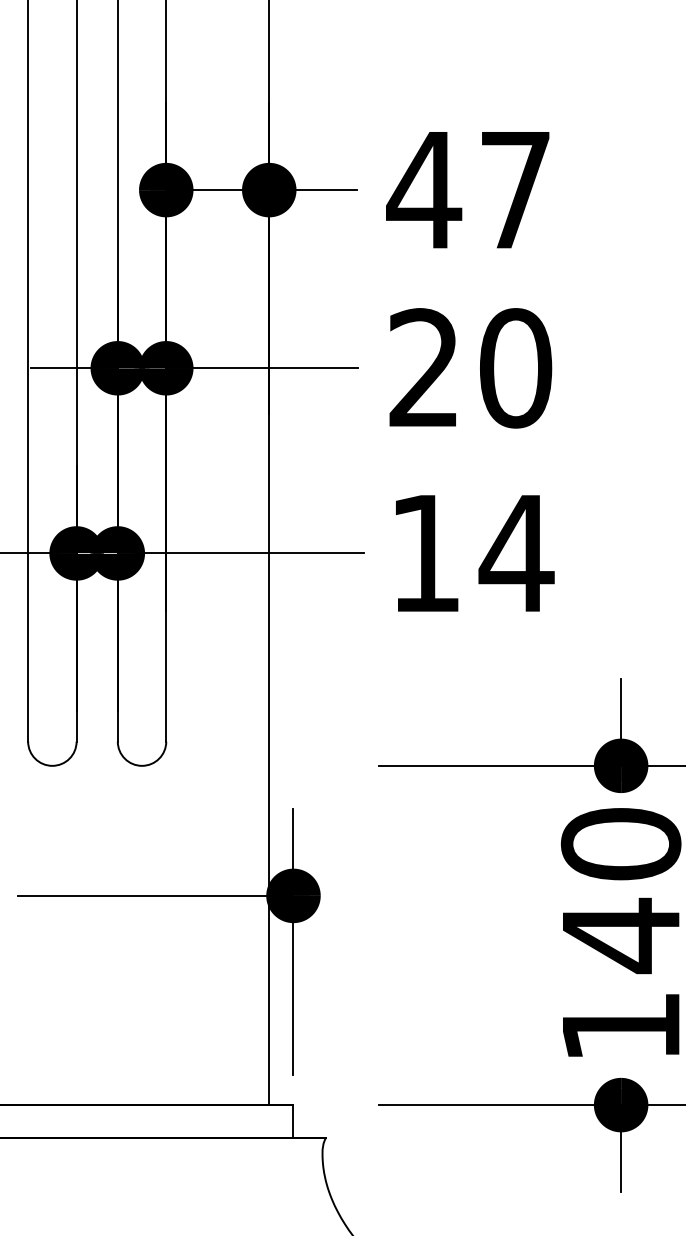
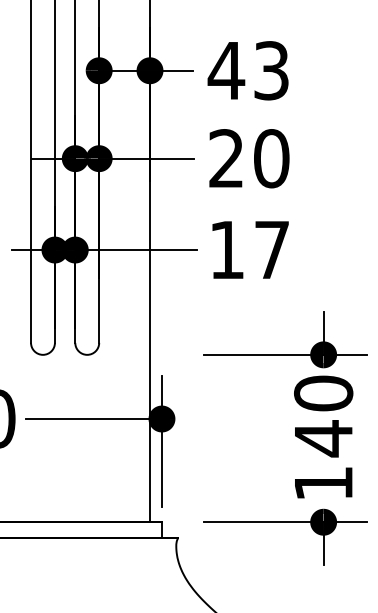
text: (515, 189) -> (271, 70), 47 -> 43
text: (515, 552) -> (271, 249), 14 -> 17

